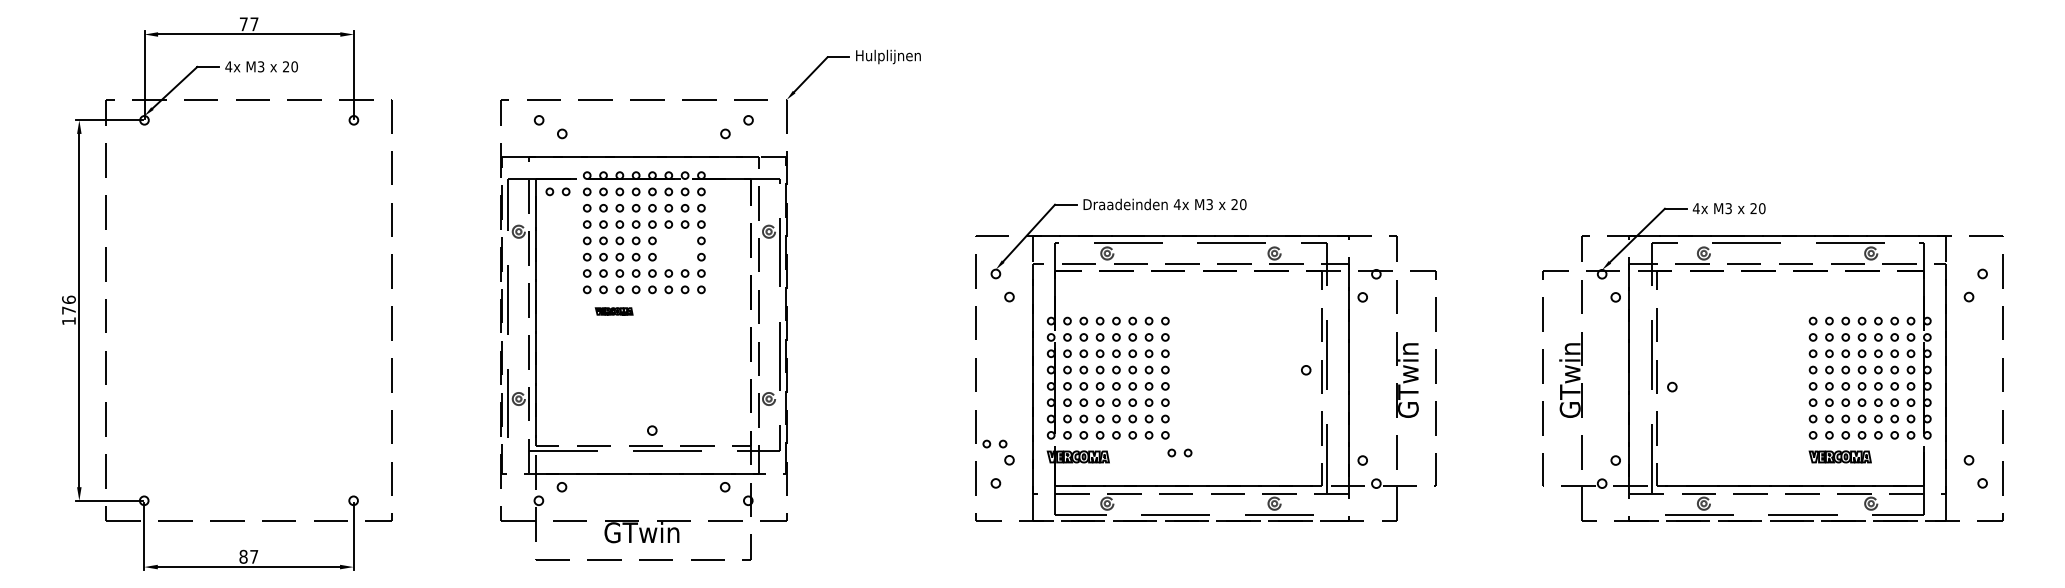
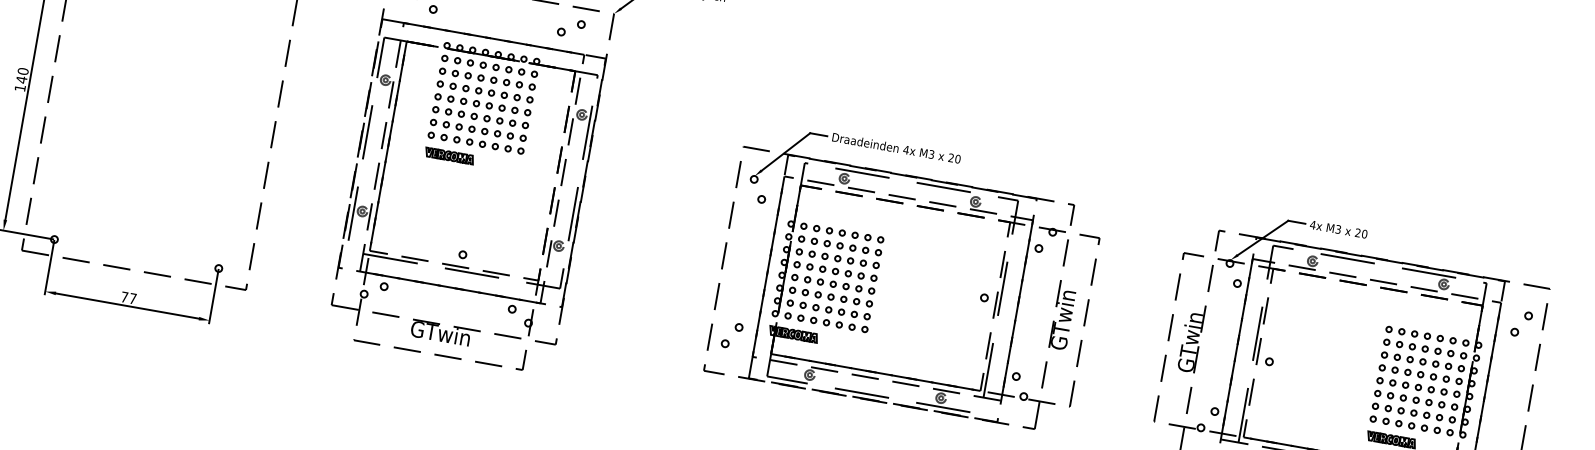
part: (557, 191) -> (421, 54), removed
part: (672, 243) -> (504, 110), added
text: (68, 304) -> (22, 75), 176 -> 140
part: (613, 311) -> (448, 155), size x1.67
part: (994, 443) -> (729, 312), removed
part: (1179, 452) -> (873, 344), removed
text: (243, 556) -> (124, 297), 87 -> 77

